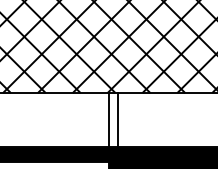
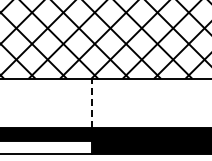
line: (109, 119) -> (92, 102), solid -> dashed
line: (119, 119) -> (101, 102), removed

